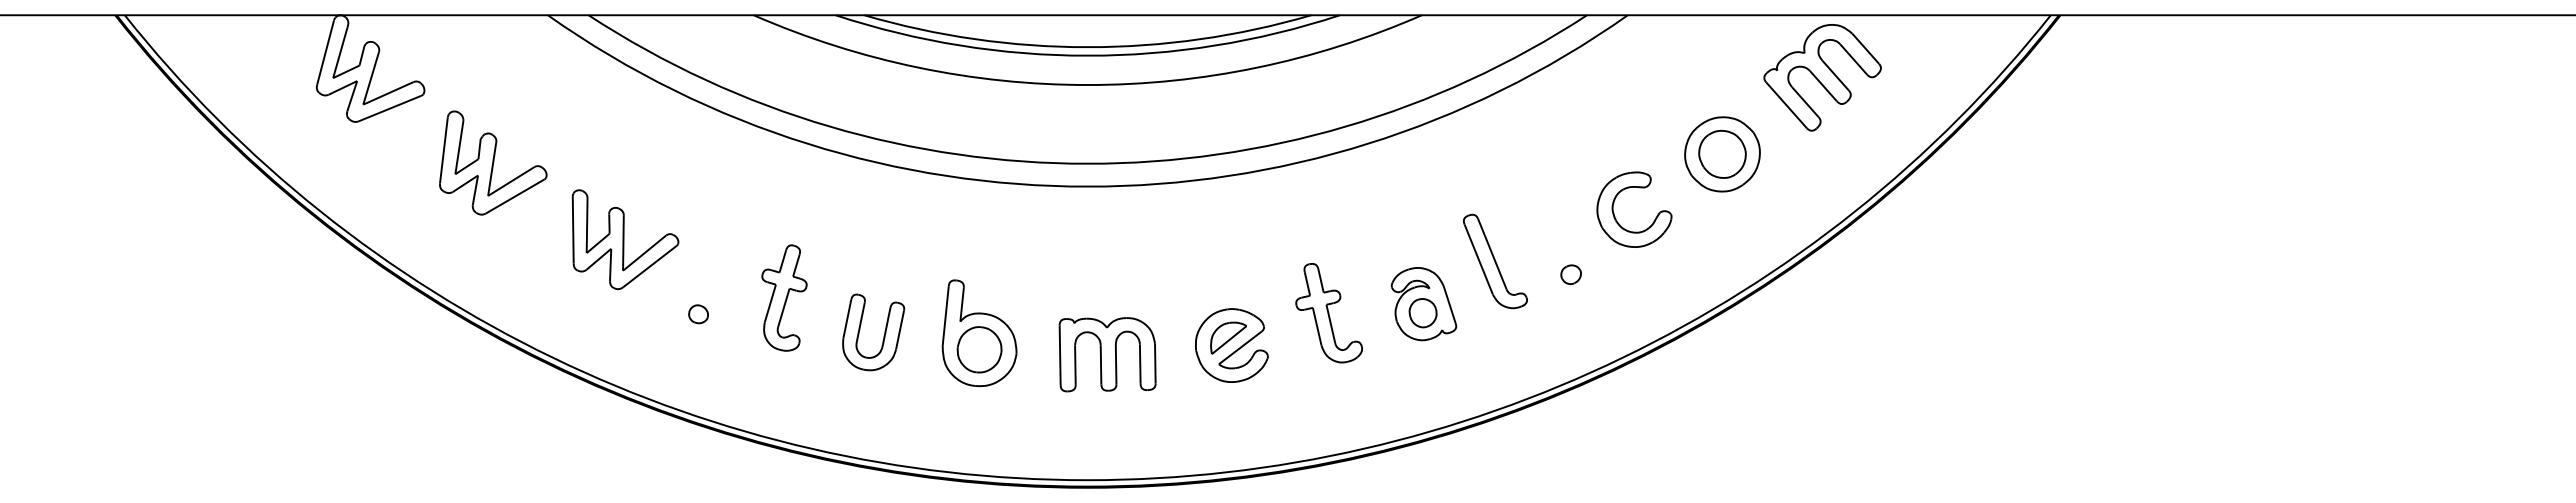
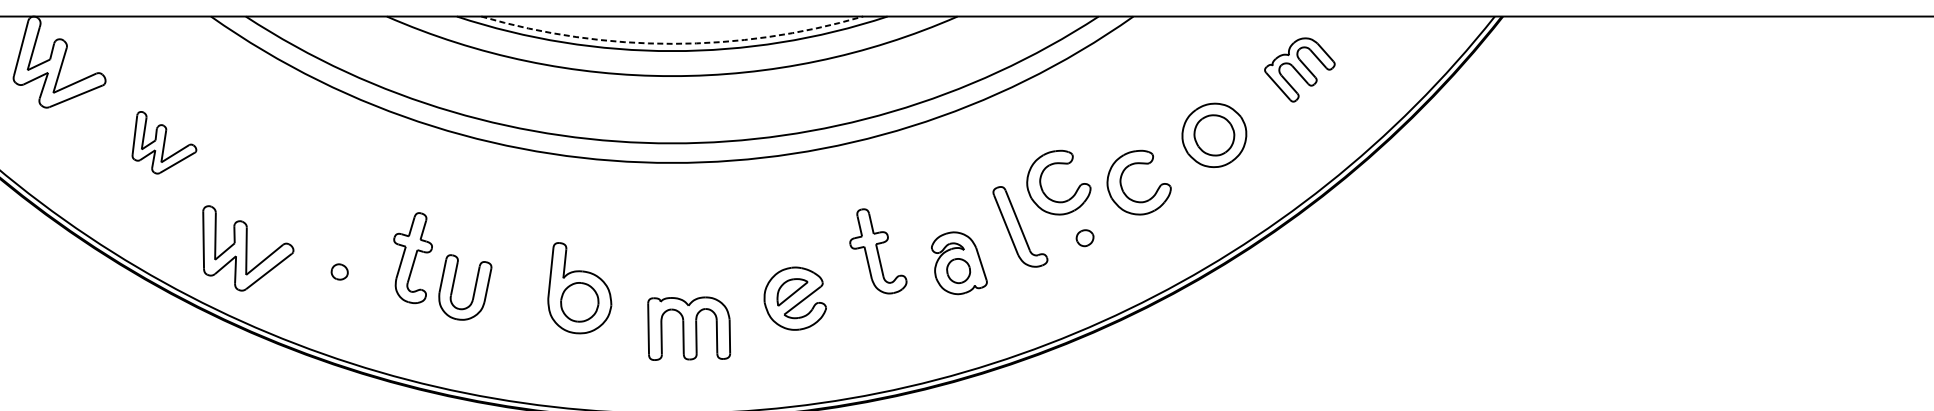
arc: (1087, 47) -> (671, 44), solid -> dashed
part: (1822, 77) -> (1299, 69), size x0.7
part: (493, 162) -> (164, 142), size x0.7
part: (1521, 216) -> (1042, 188), added
part: (625, 239) -> (248, 248), moved
part: (1328, 313) -> (877, 251), moved
part: (883, 335) -> (473, 290), moved
part: (1107, 354) -> (689, 328), moved

